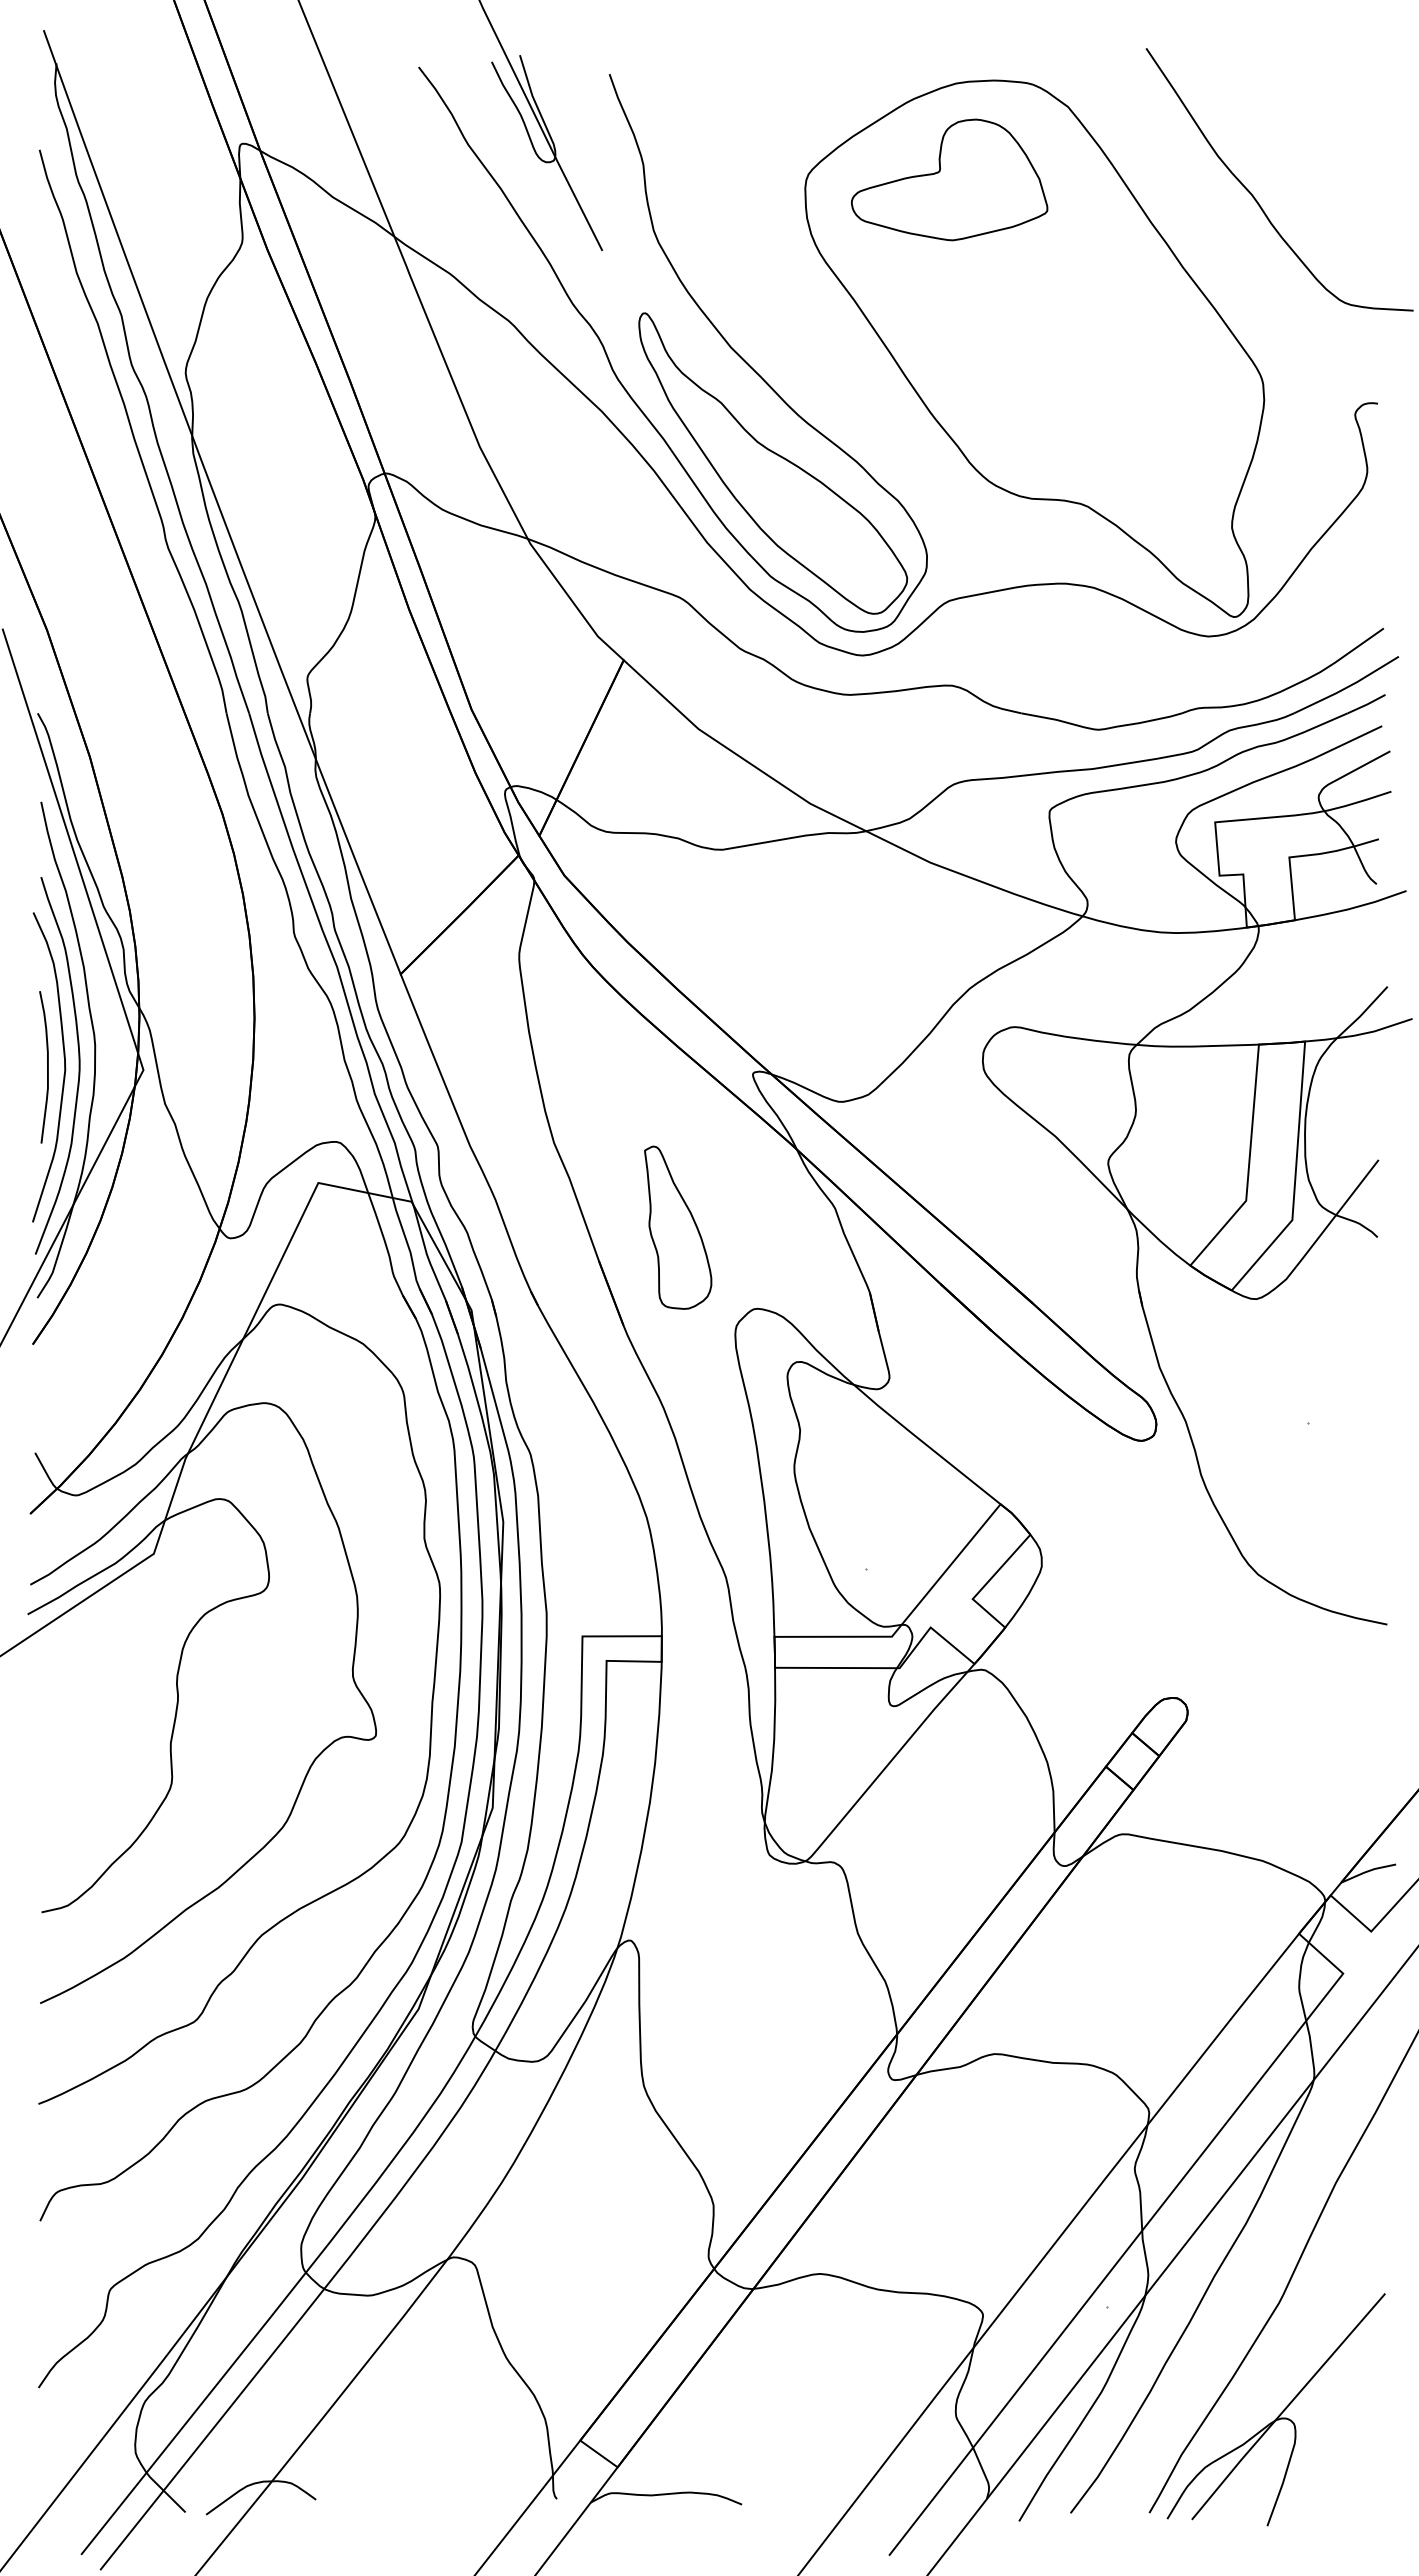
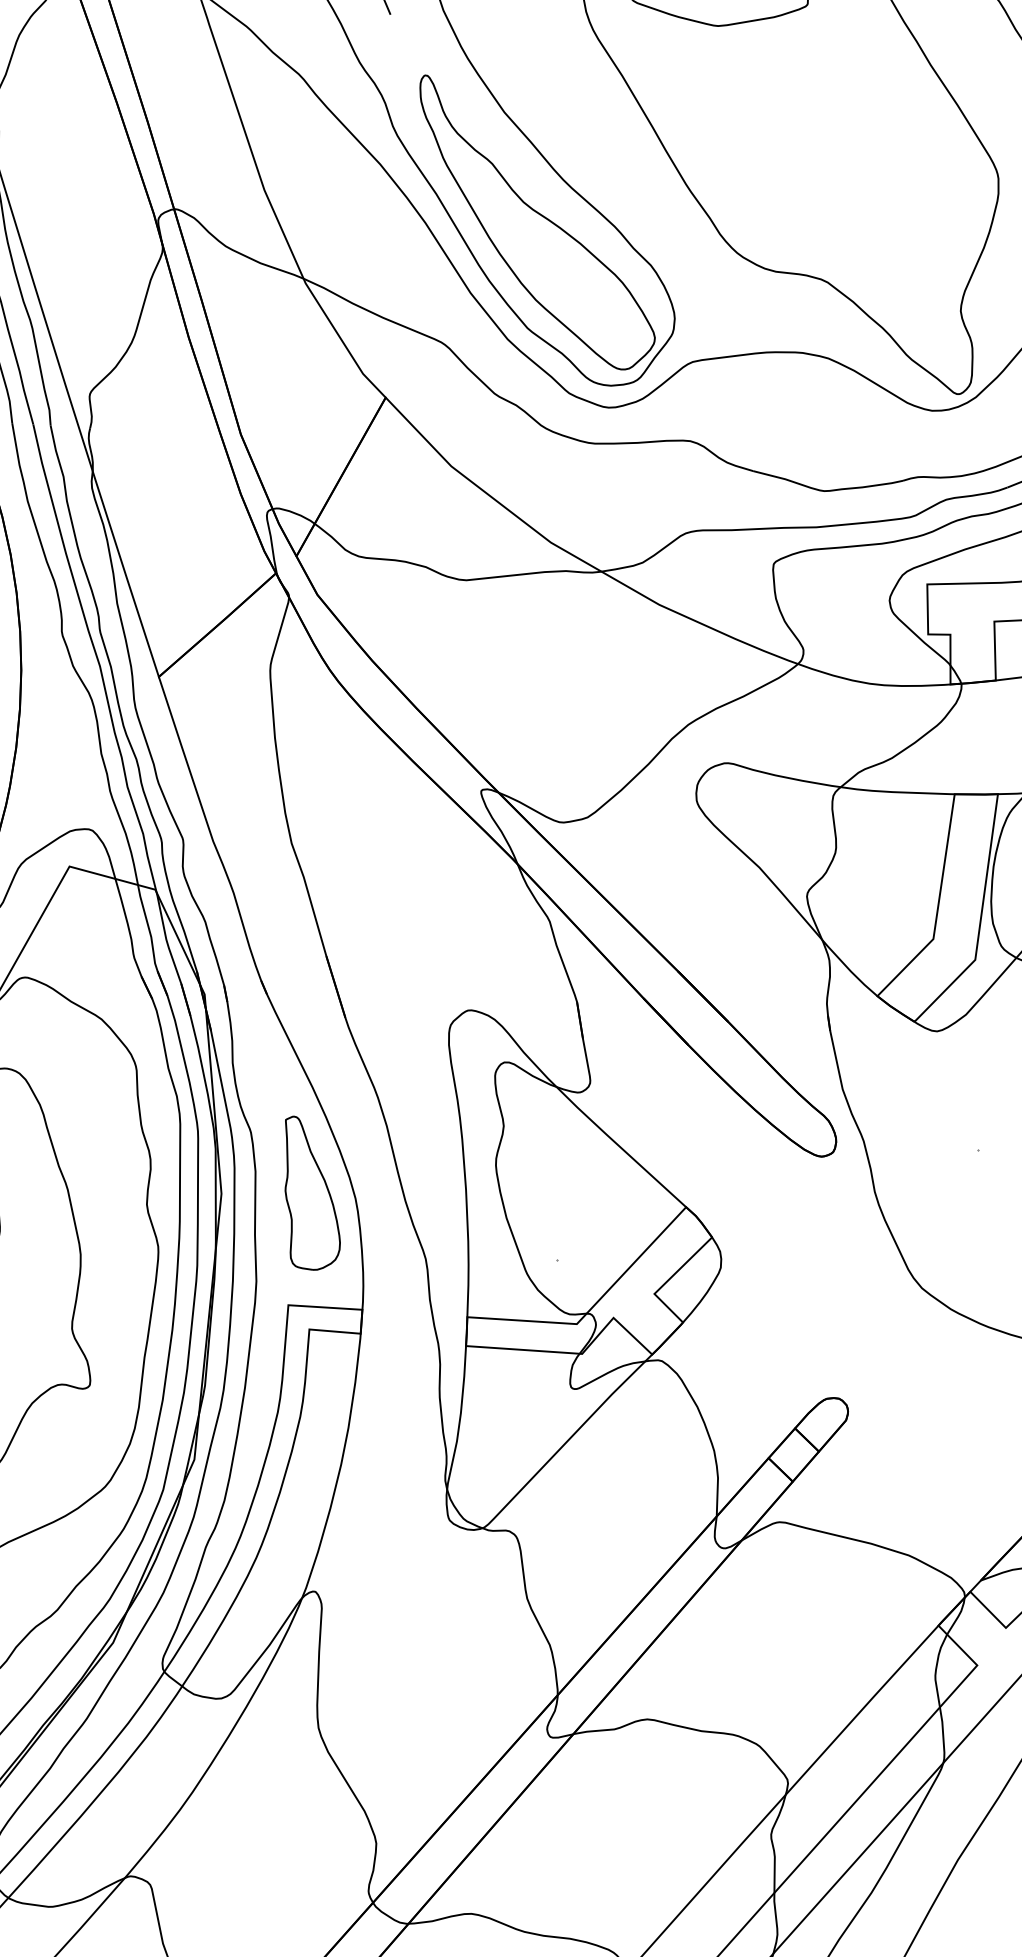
part: (678, 1227) -> (312, 1193), moved

